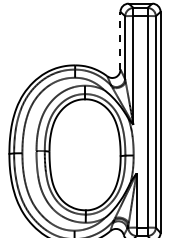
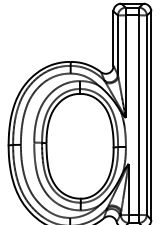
line: (120, 40) -> (113, 38), dashed -> solid

